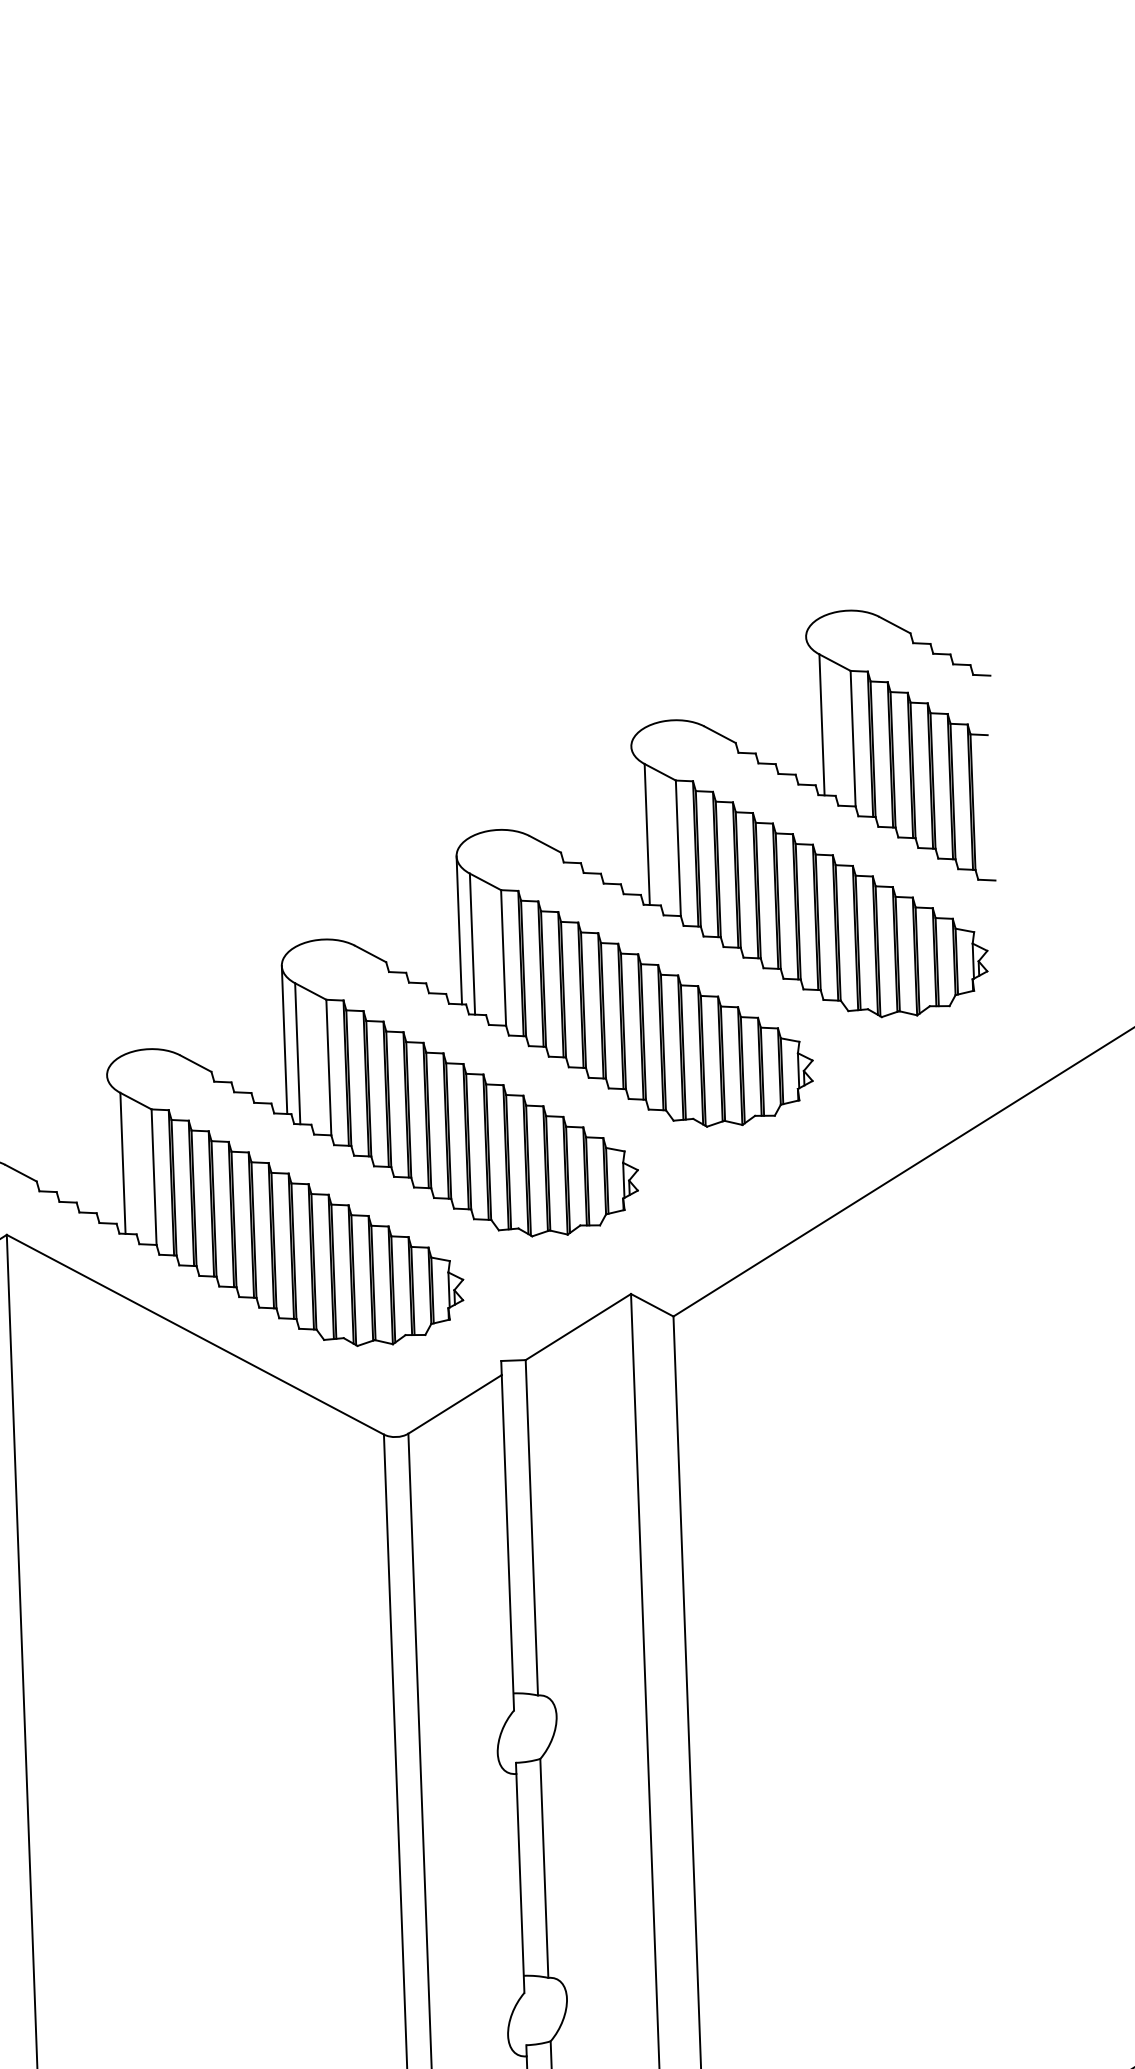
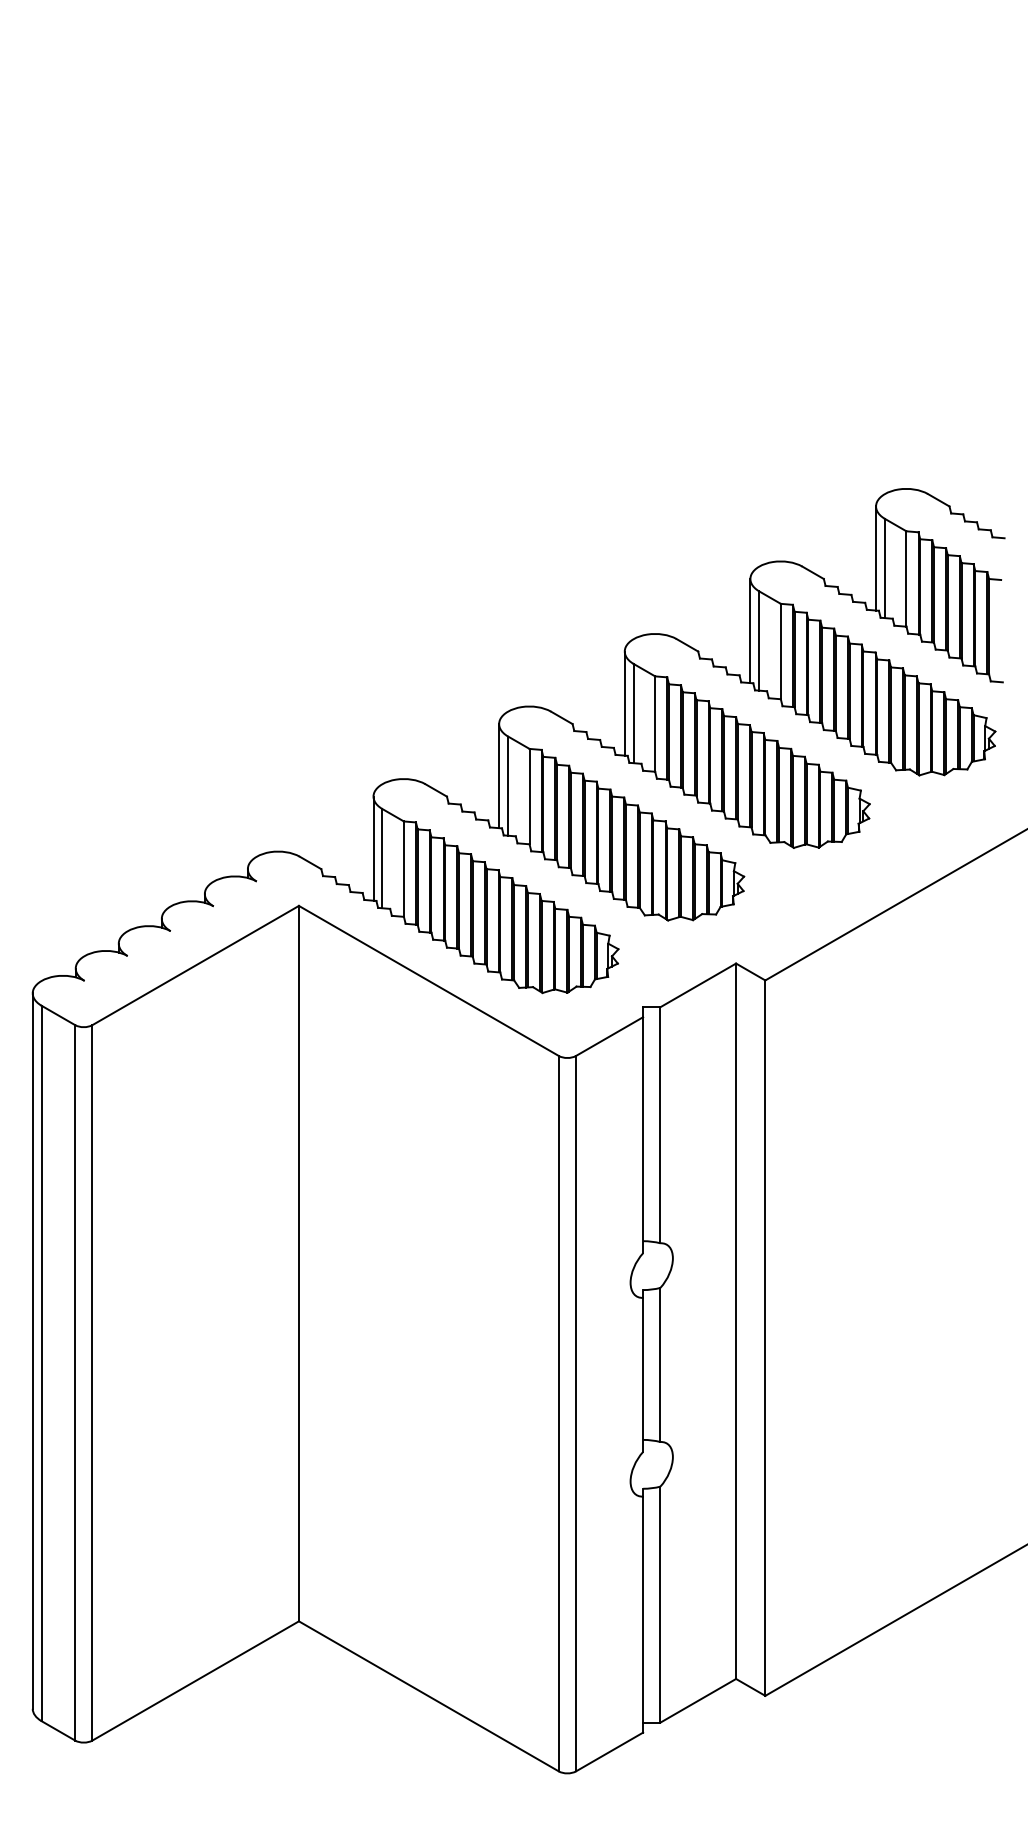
line: (809, 711) -> (876, 558), added
line: (634, 821) -> (750, 631), added
line: (109, 1149) -> (373, 848), added

